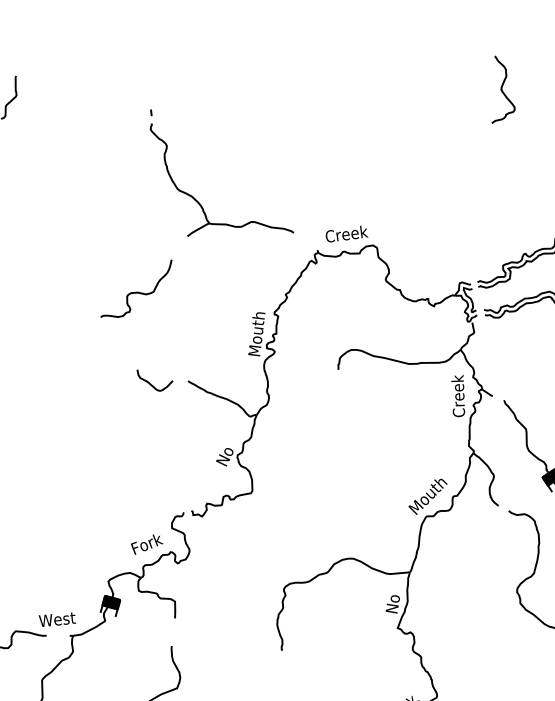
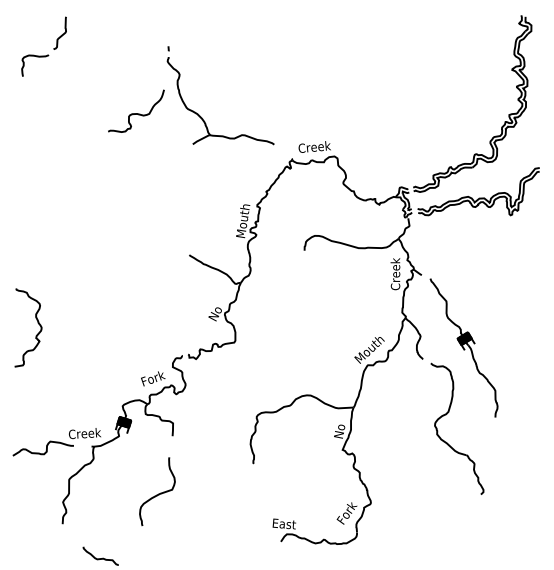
curve: (501, 89) -> (437, 40), removed
curve: (136, 292) -> (136, 113), moved
curve: (150, 383) -> (160, 255), removed
text: (59, 619) -> (84, 433), West -> Creek

